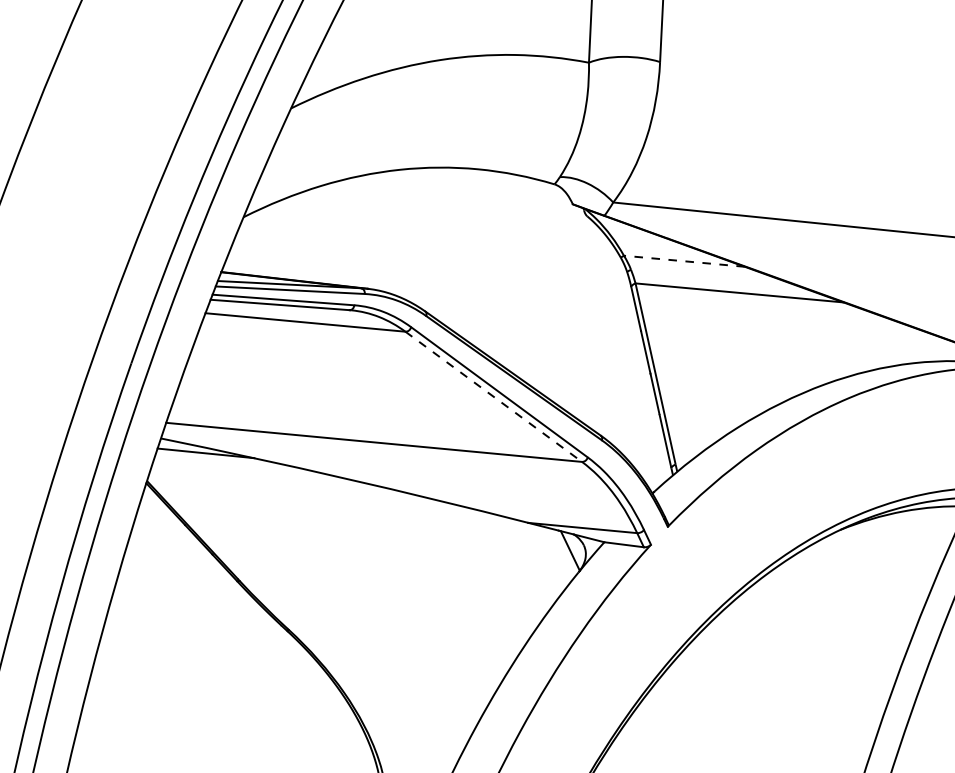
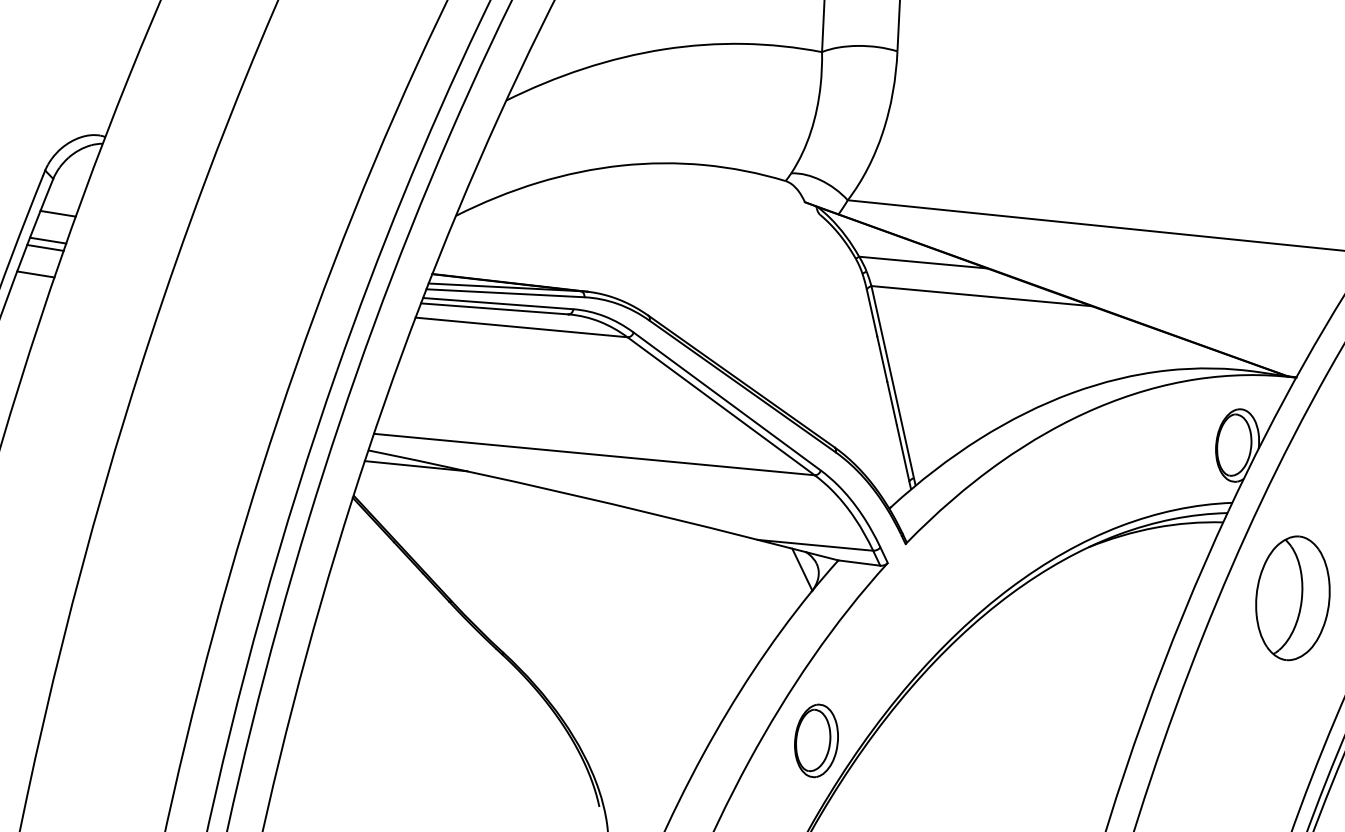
line: (683, 261) -> (922, 262), dashed -> solid
line: (494, 397) -> (721, 406), dashed -> solid
part: (583, 712) -> (816, 740), added

